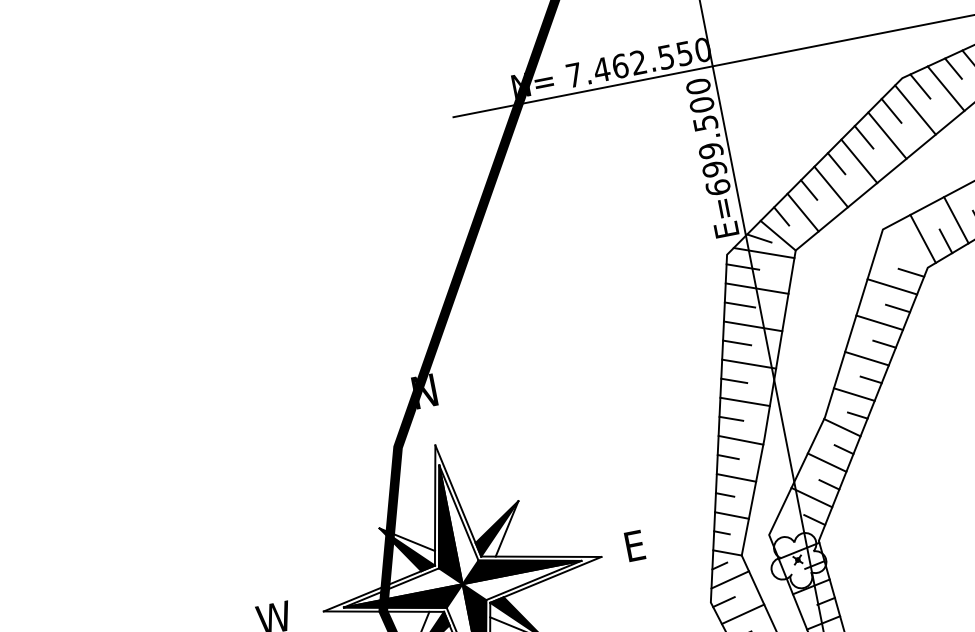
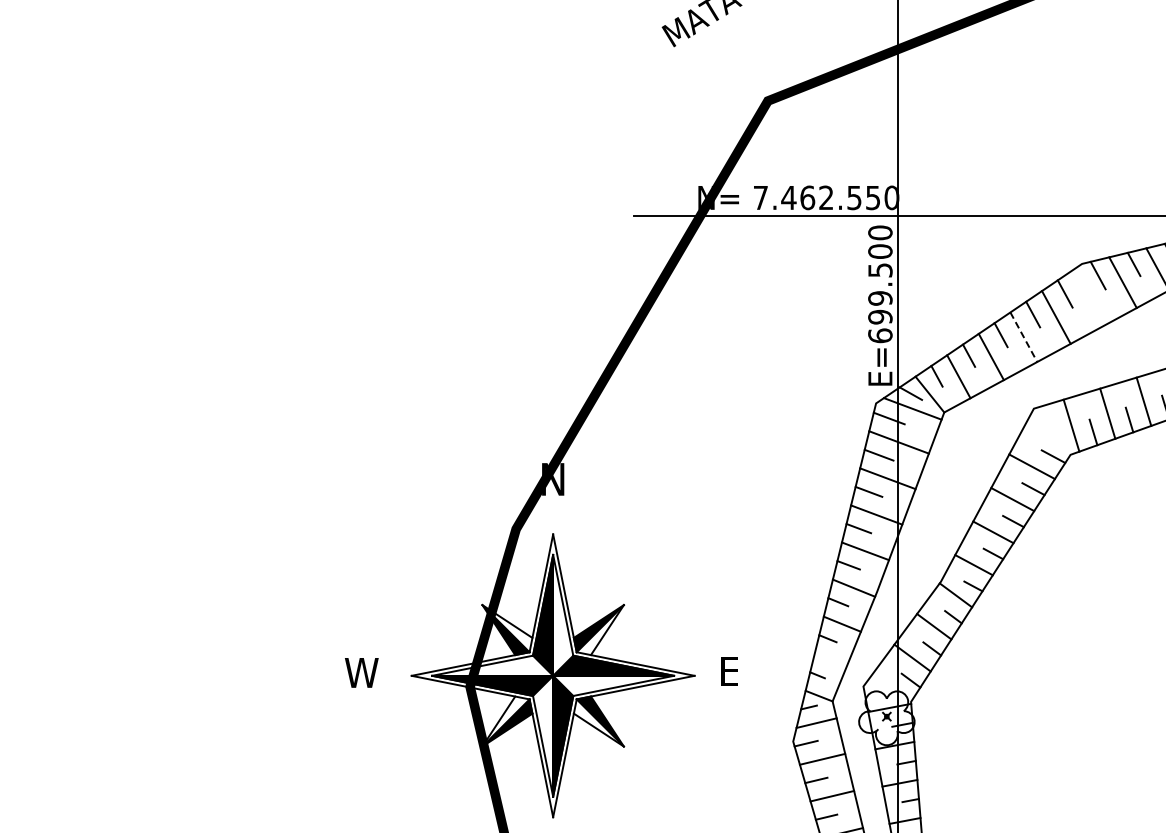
line: (915, 109) -> (1088, 297), removed
line: (859, 161) -> (1024, 337), solid -> dashed
line: (731, 514) -> (830, 659), removed

